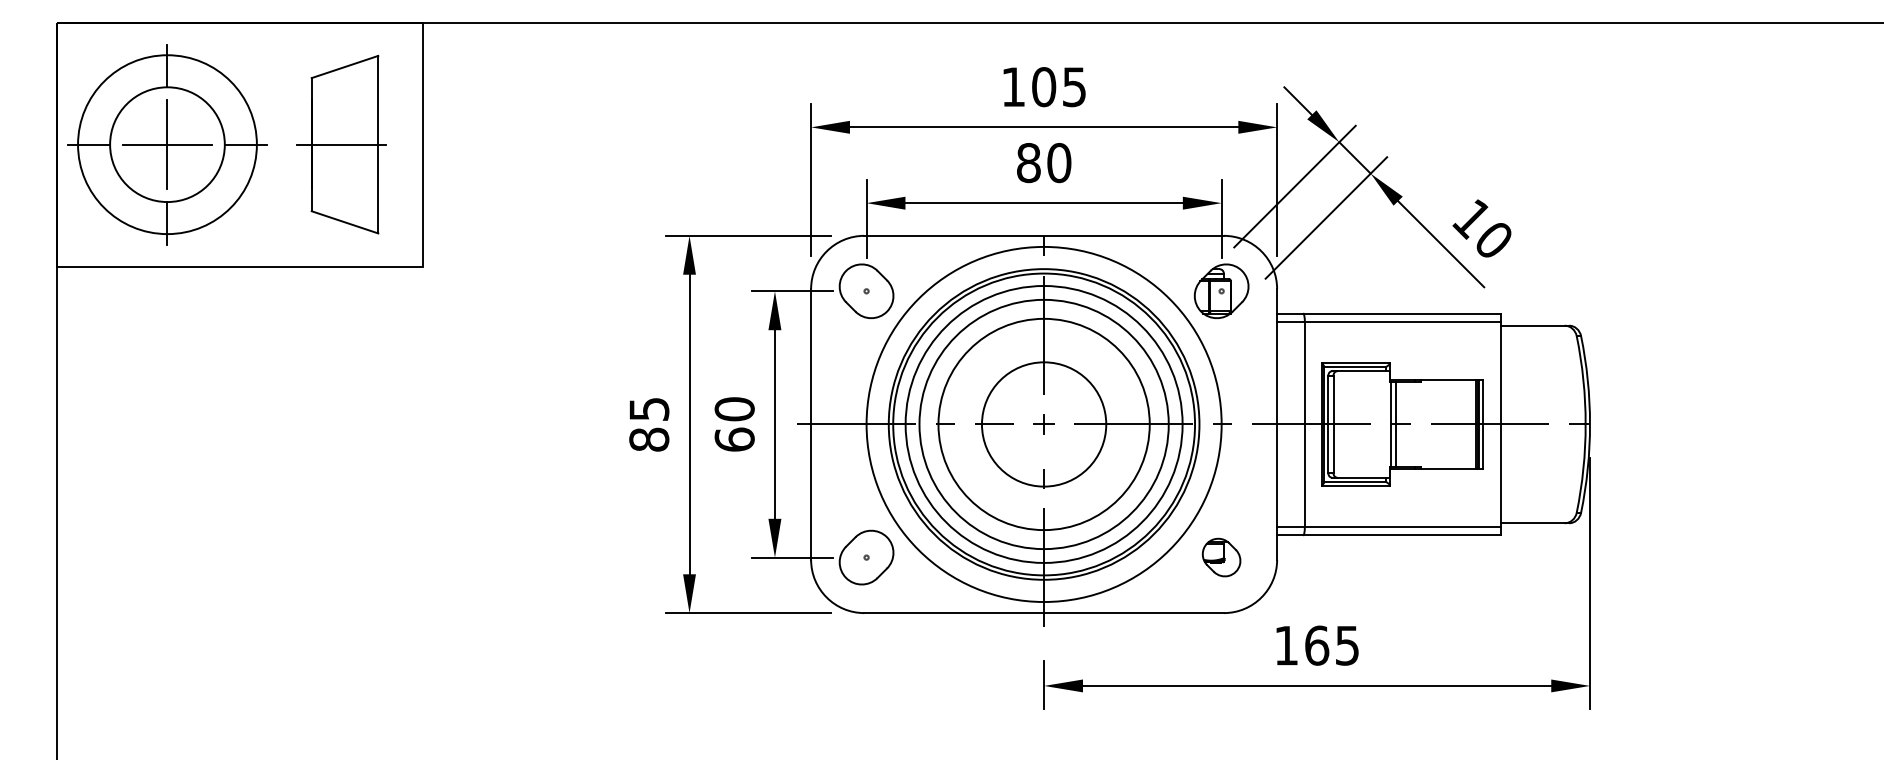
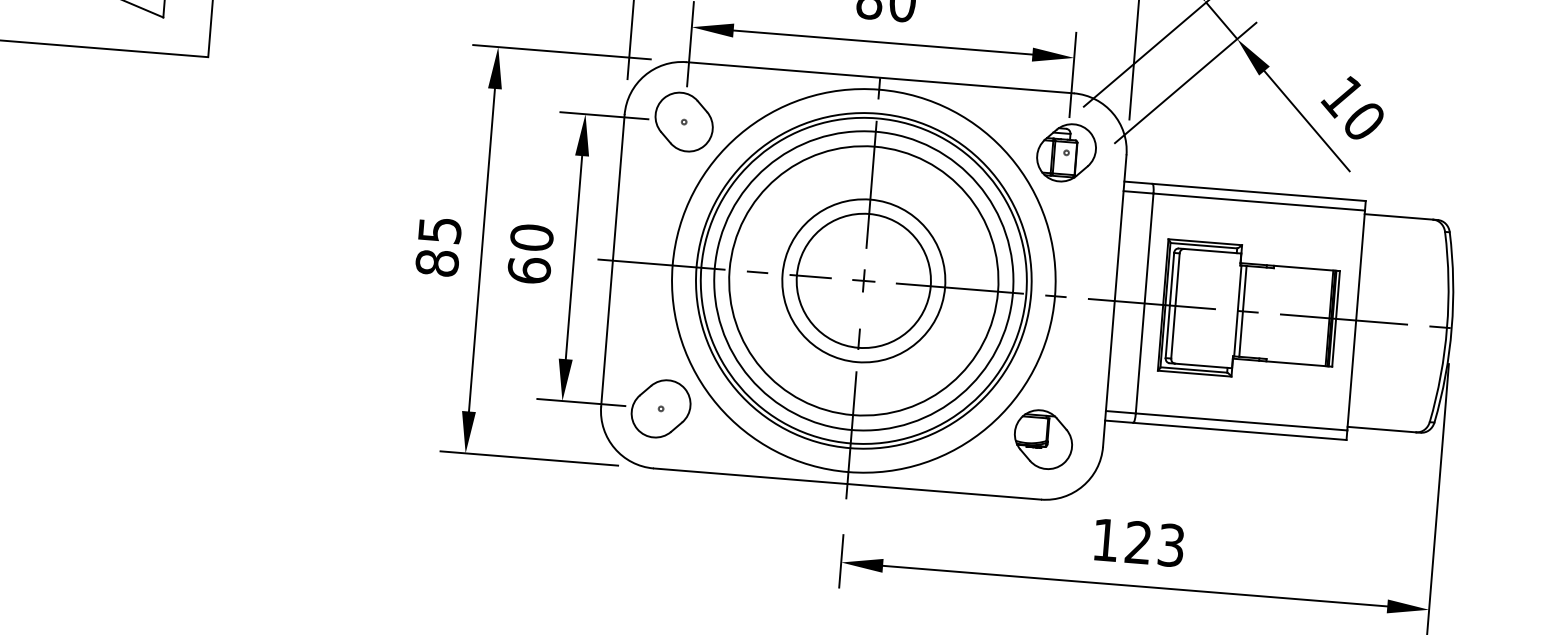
circle: (1043, 424) -> (863, 280), size x0.71
part: (1221, 557) -> (1043, 439), size x1.43
text: (1331, 645) -> (1154, 543), 165 -> 123

